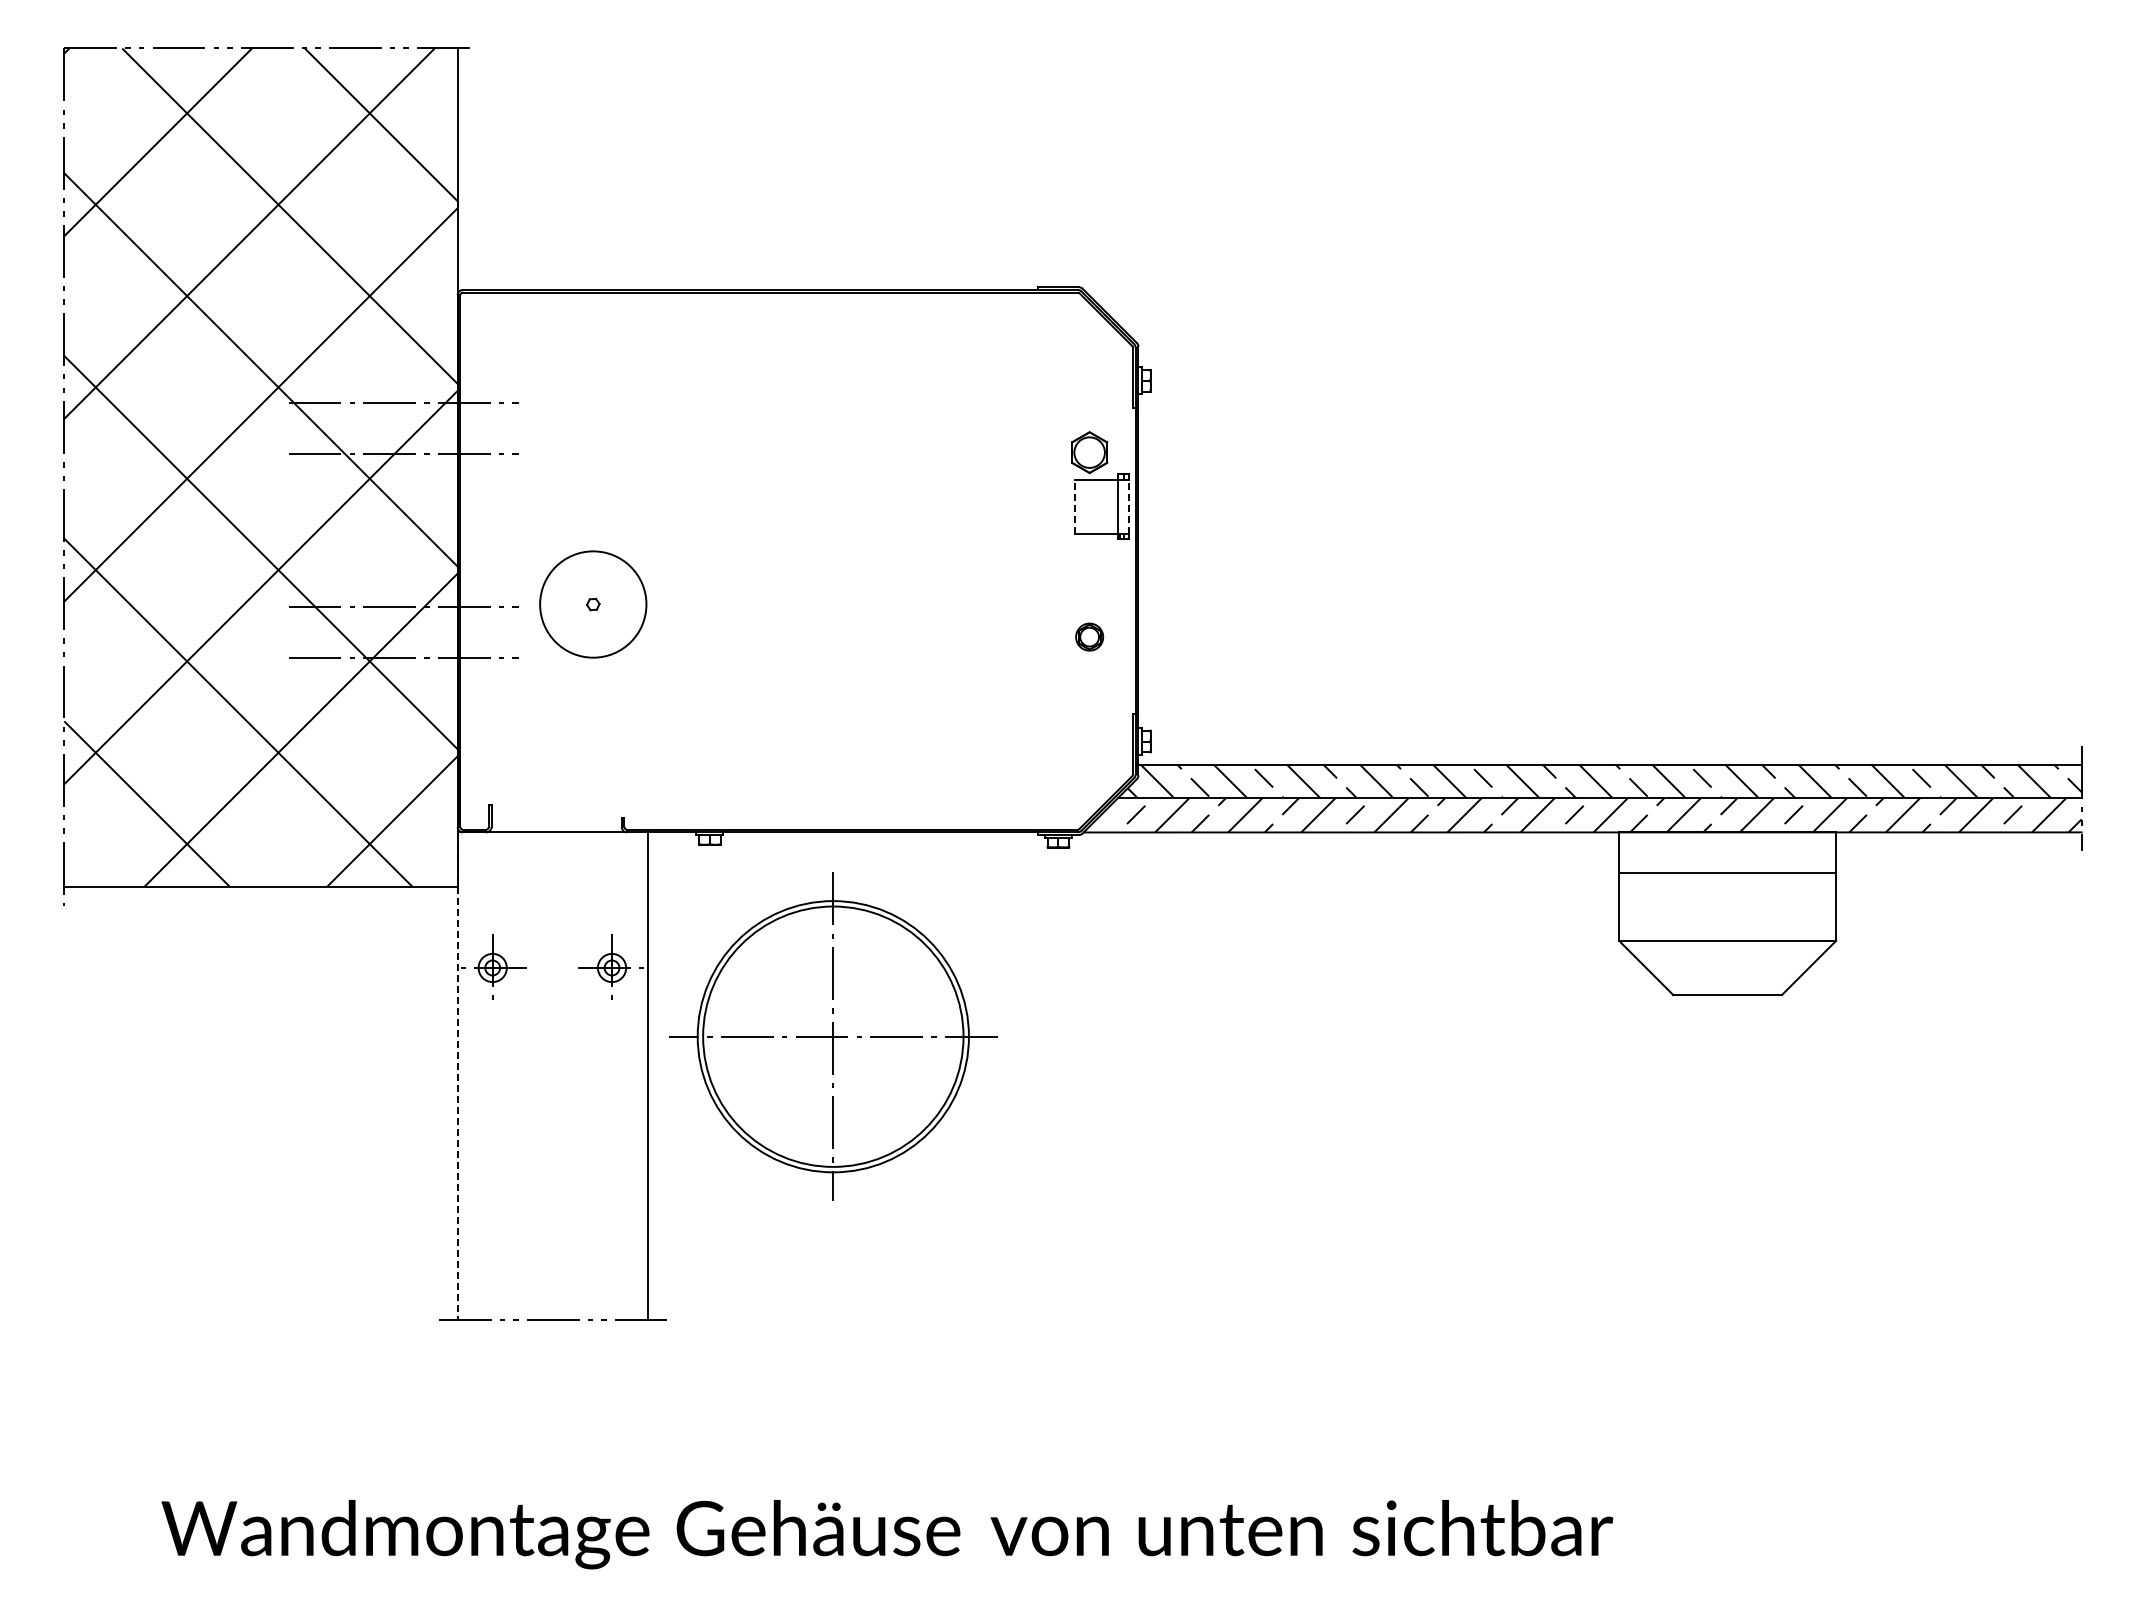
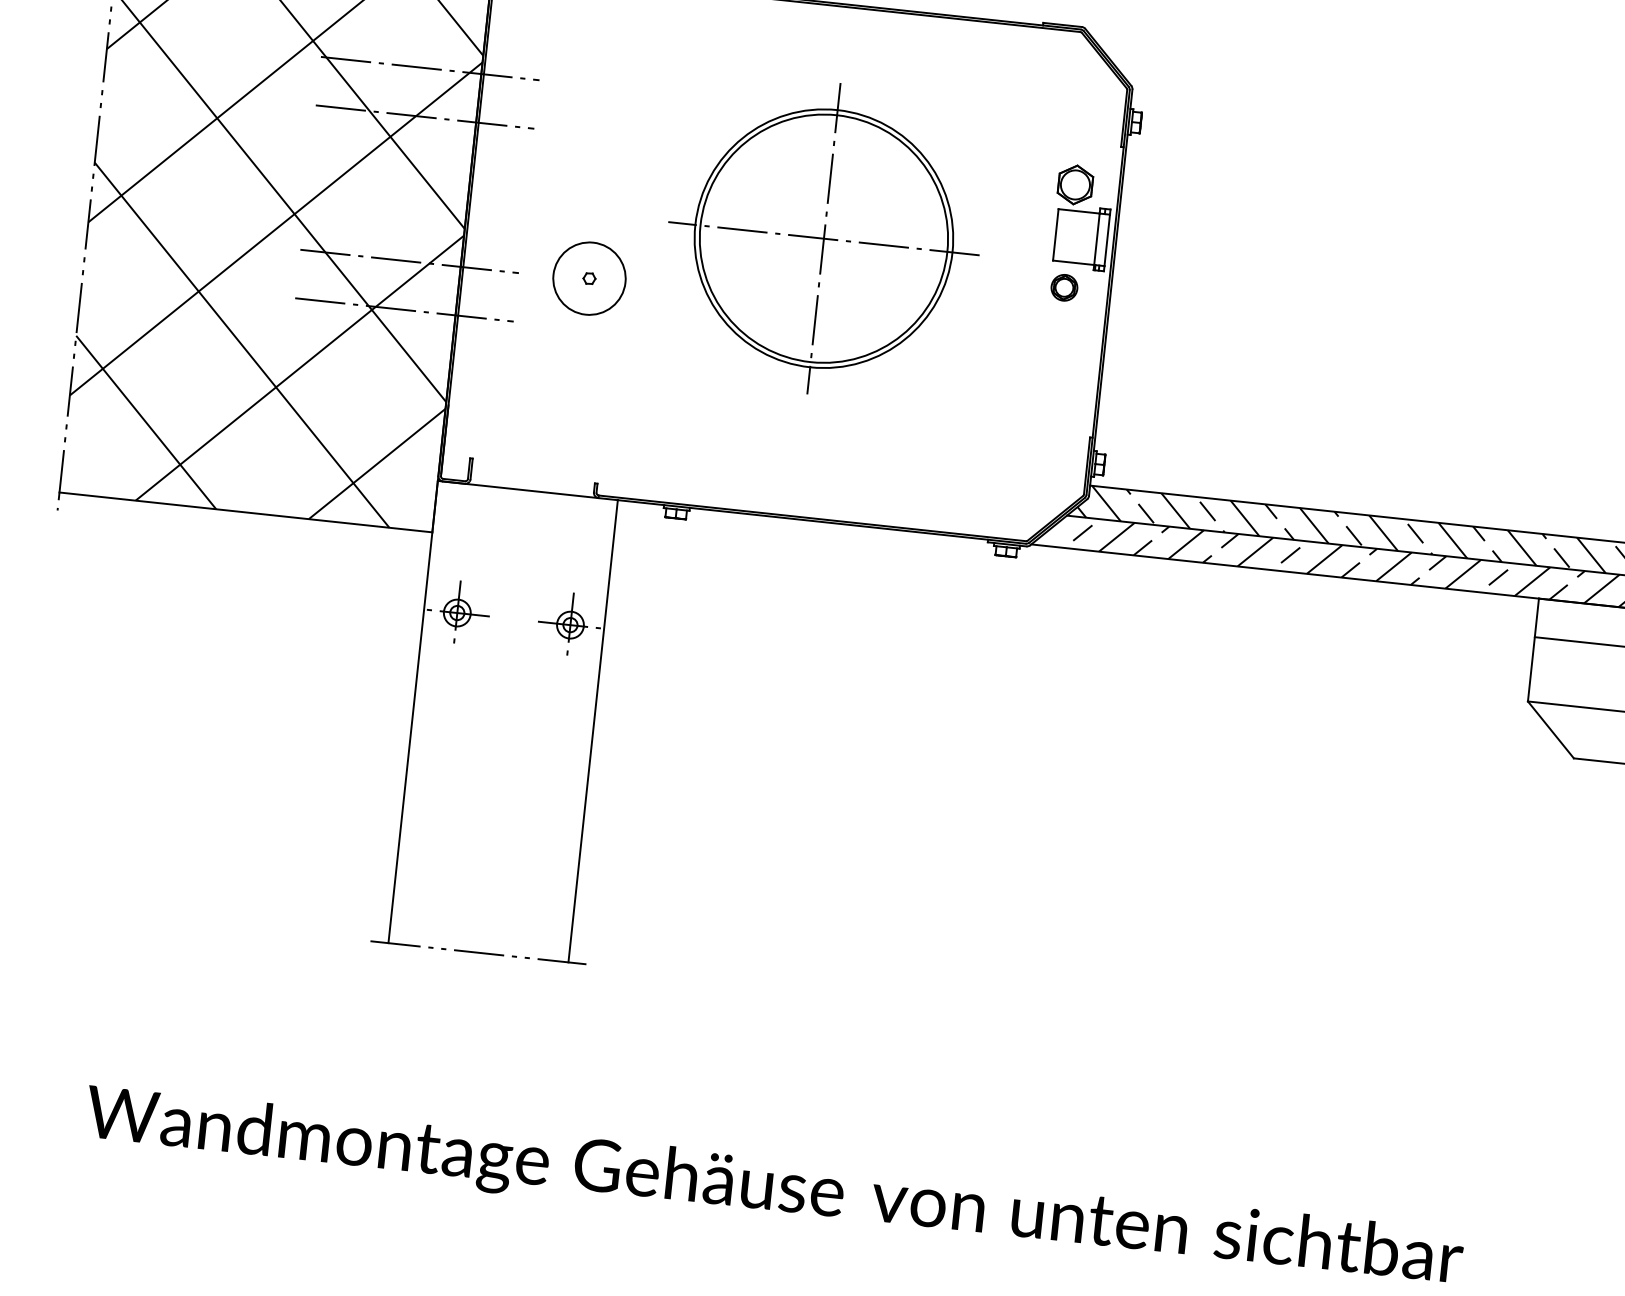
line: (1074, 506) -> (1055, 234), dashed -> solid
line: (1128, 506) -> (1106, 239), dashed -> solid
circle: (593, 604) -> (589, 278), size x0.71
part: (1089, 636) -> (1064, 287), moved
part: (833, 1036) -> (824, 238), moved
line: (457, 1076) -> (412, 712), dashed -> solid

